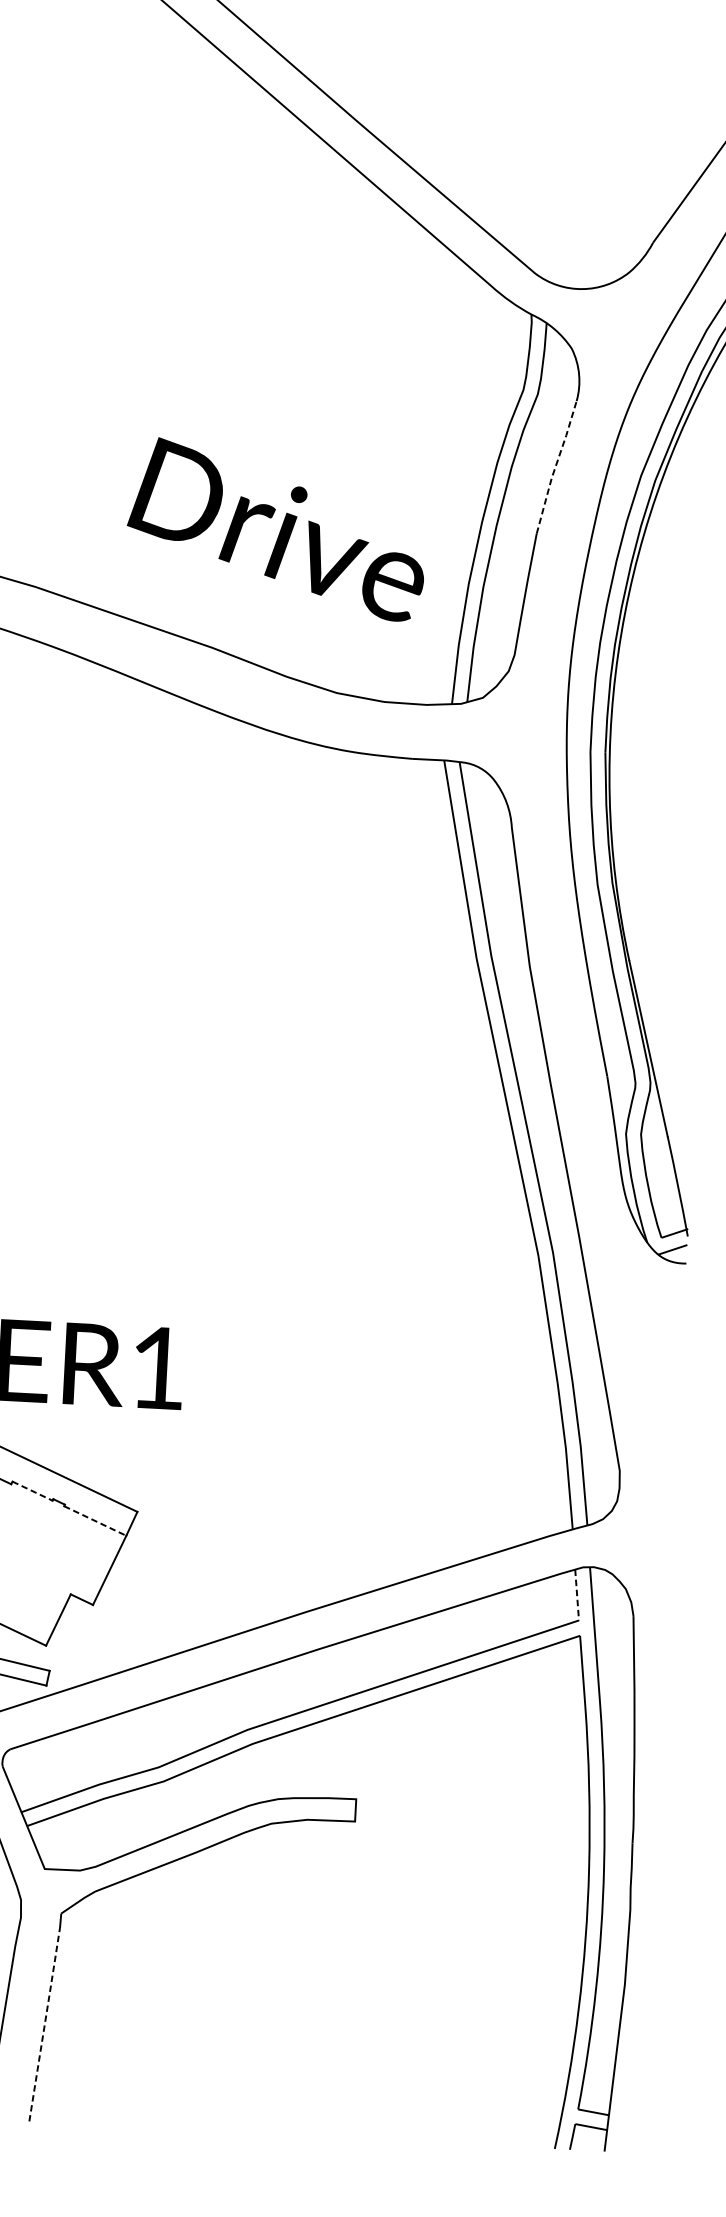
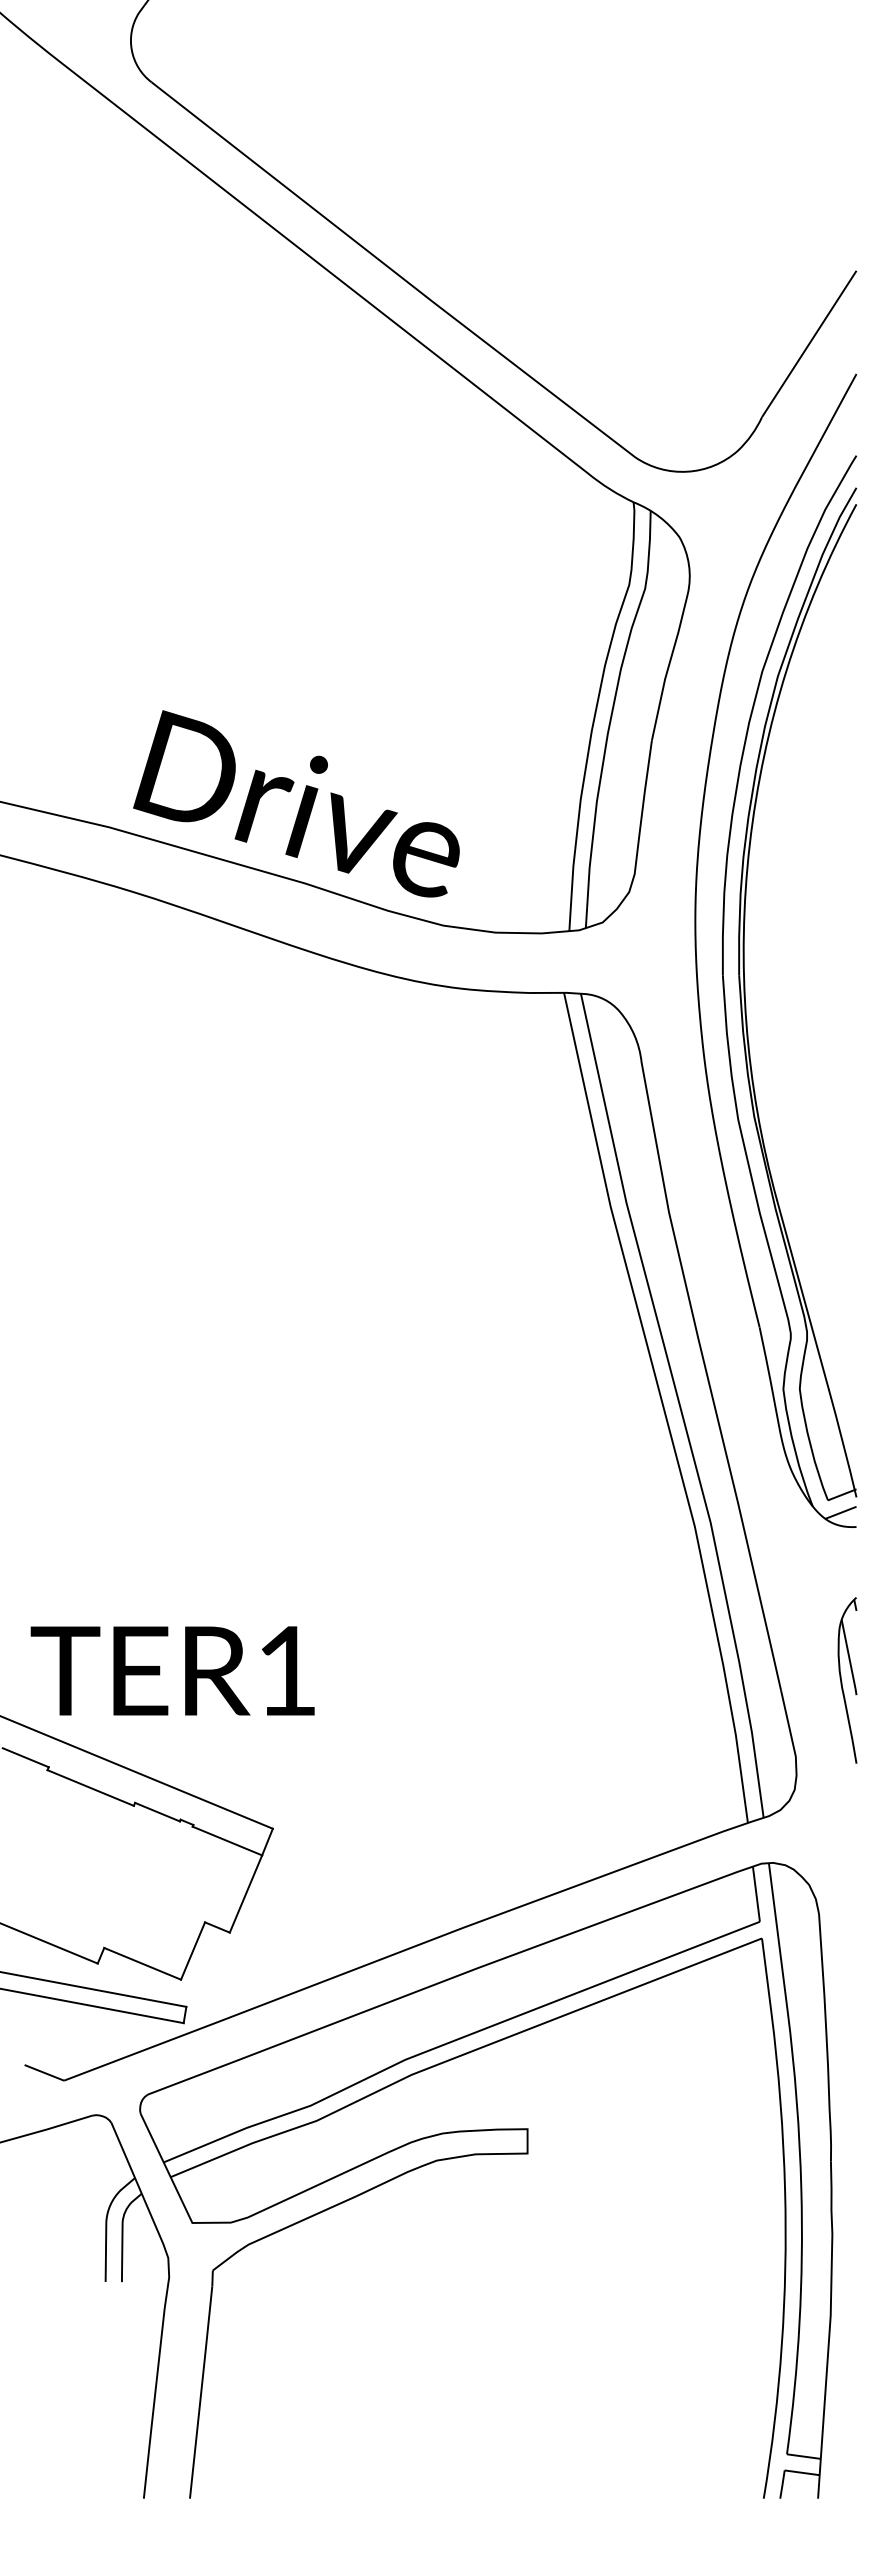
line: (555, 466) -> (668, 666), dashed -> solid
text: (276, 529) -> (296, 803), moved
part: (670, 1403) -> (847, 1680), added
line: (32, 1491) -> (157, 1812), dashed -> solid
line: (95, 1521) -> (227, 1841), dashed -> solid
line: (577, 1595) -> (756, 1894), dashed -> solid
line: (45, 2023) -> (201, 2391), dashed -> solid

